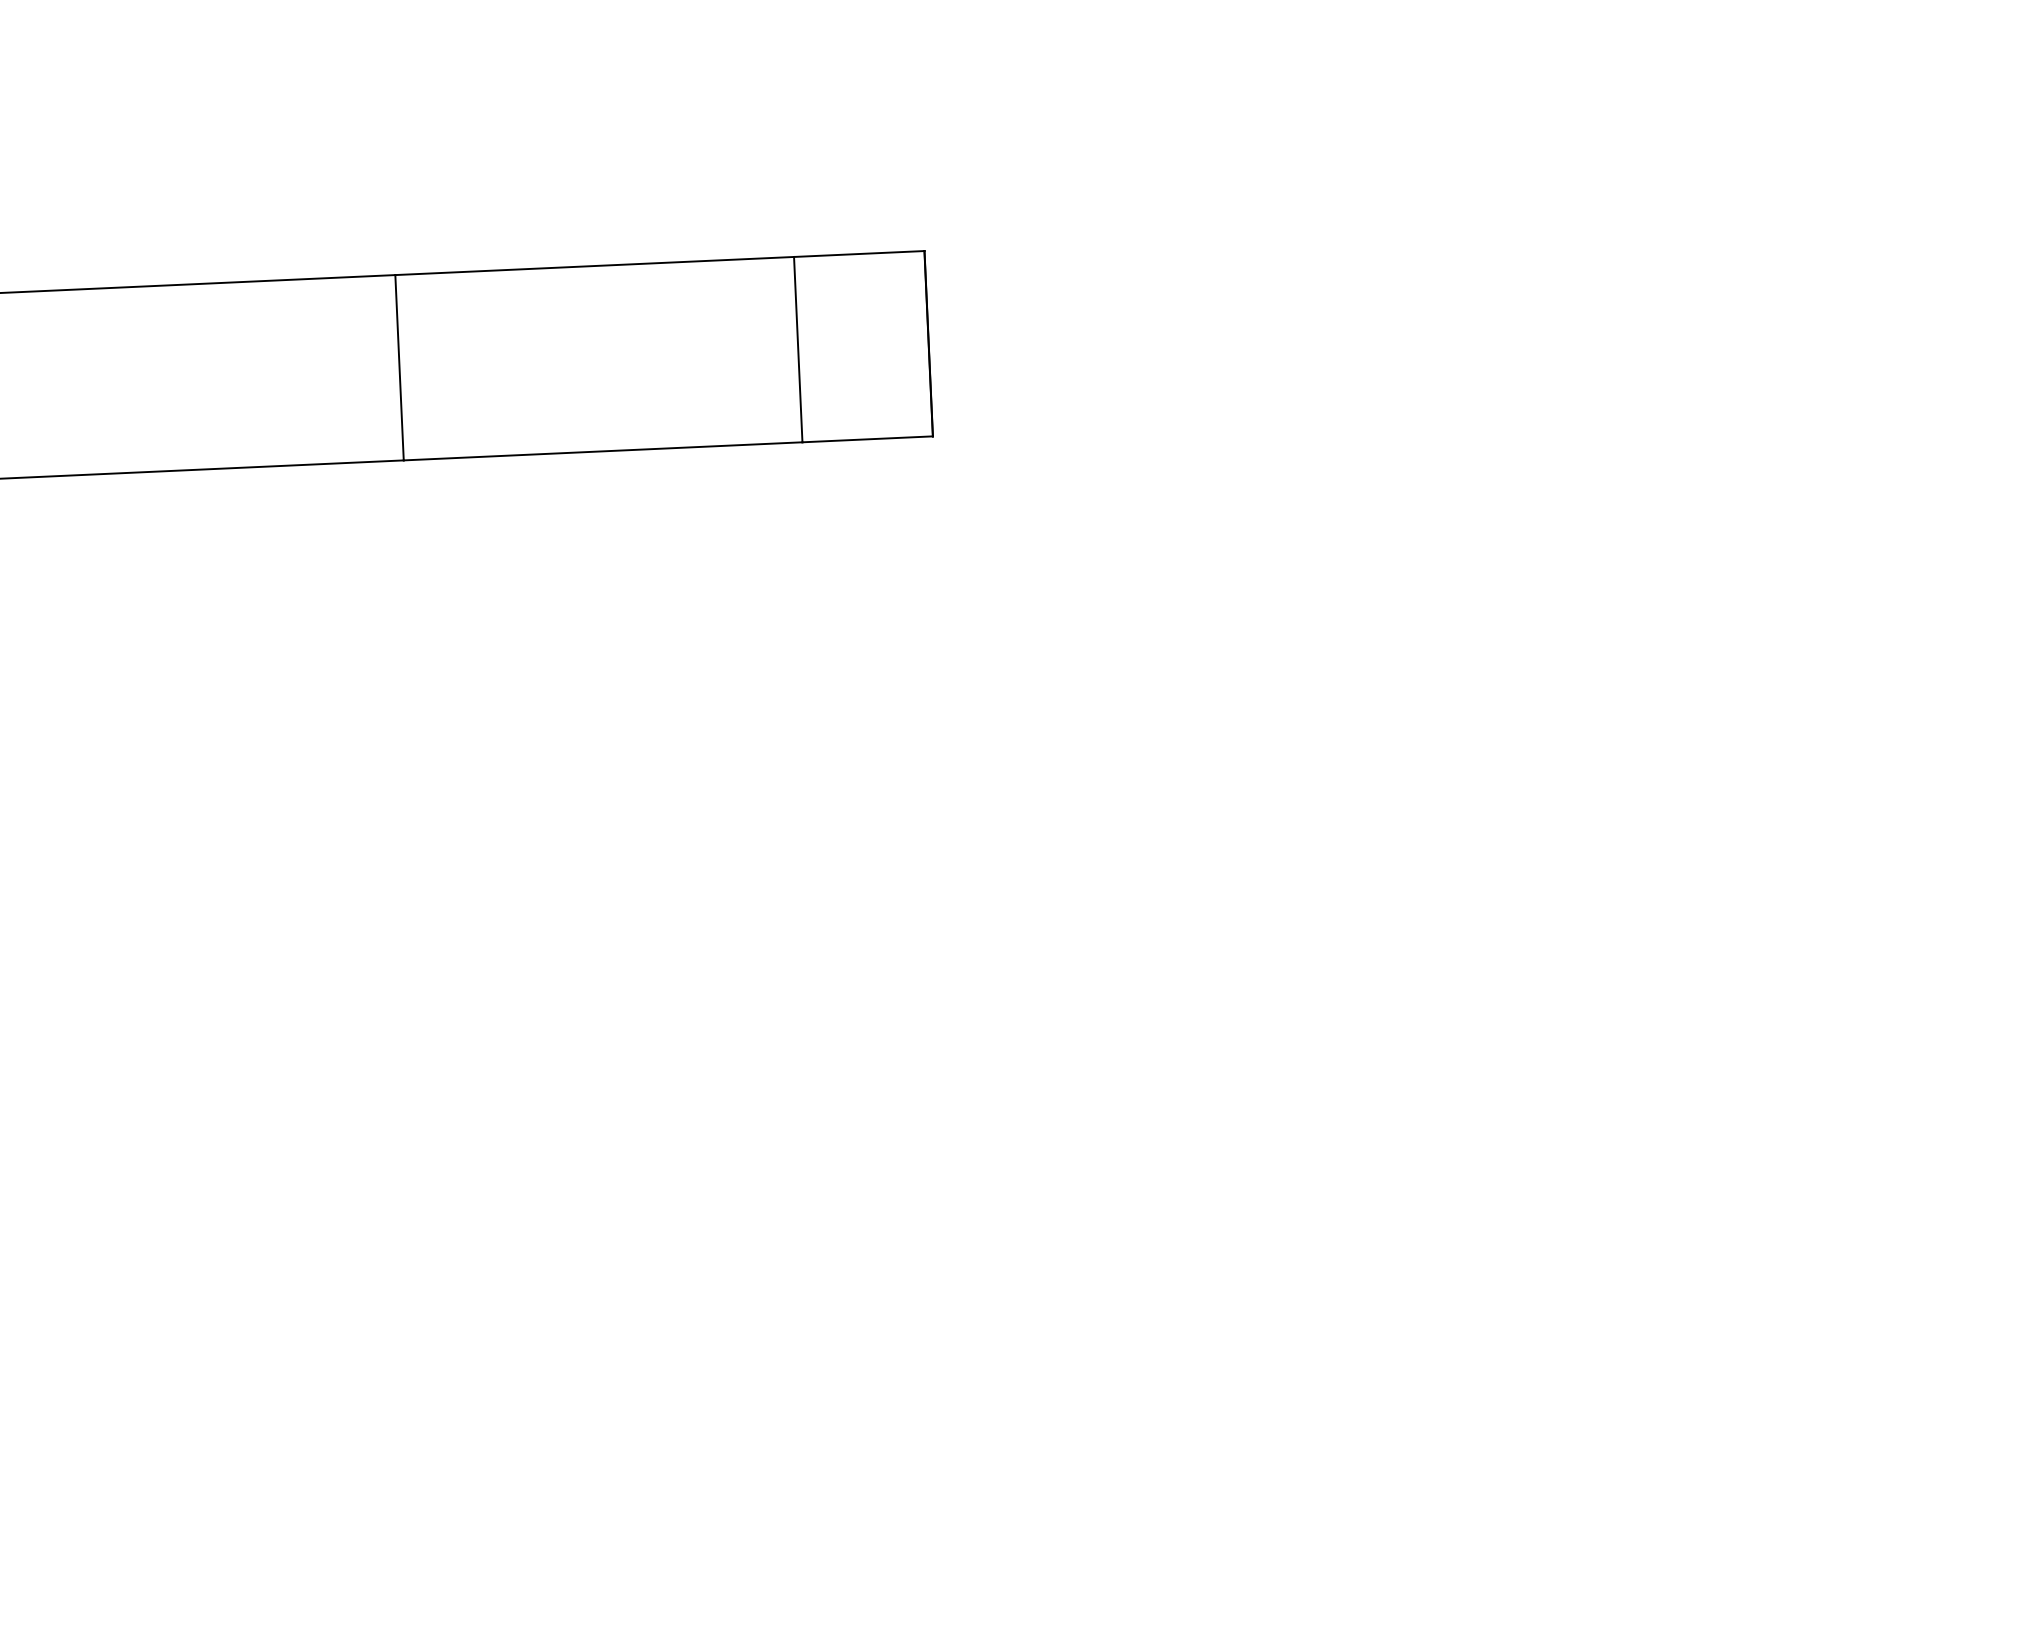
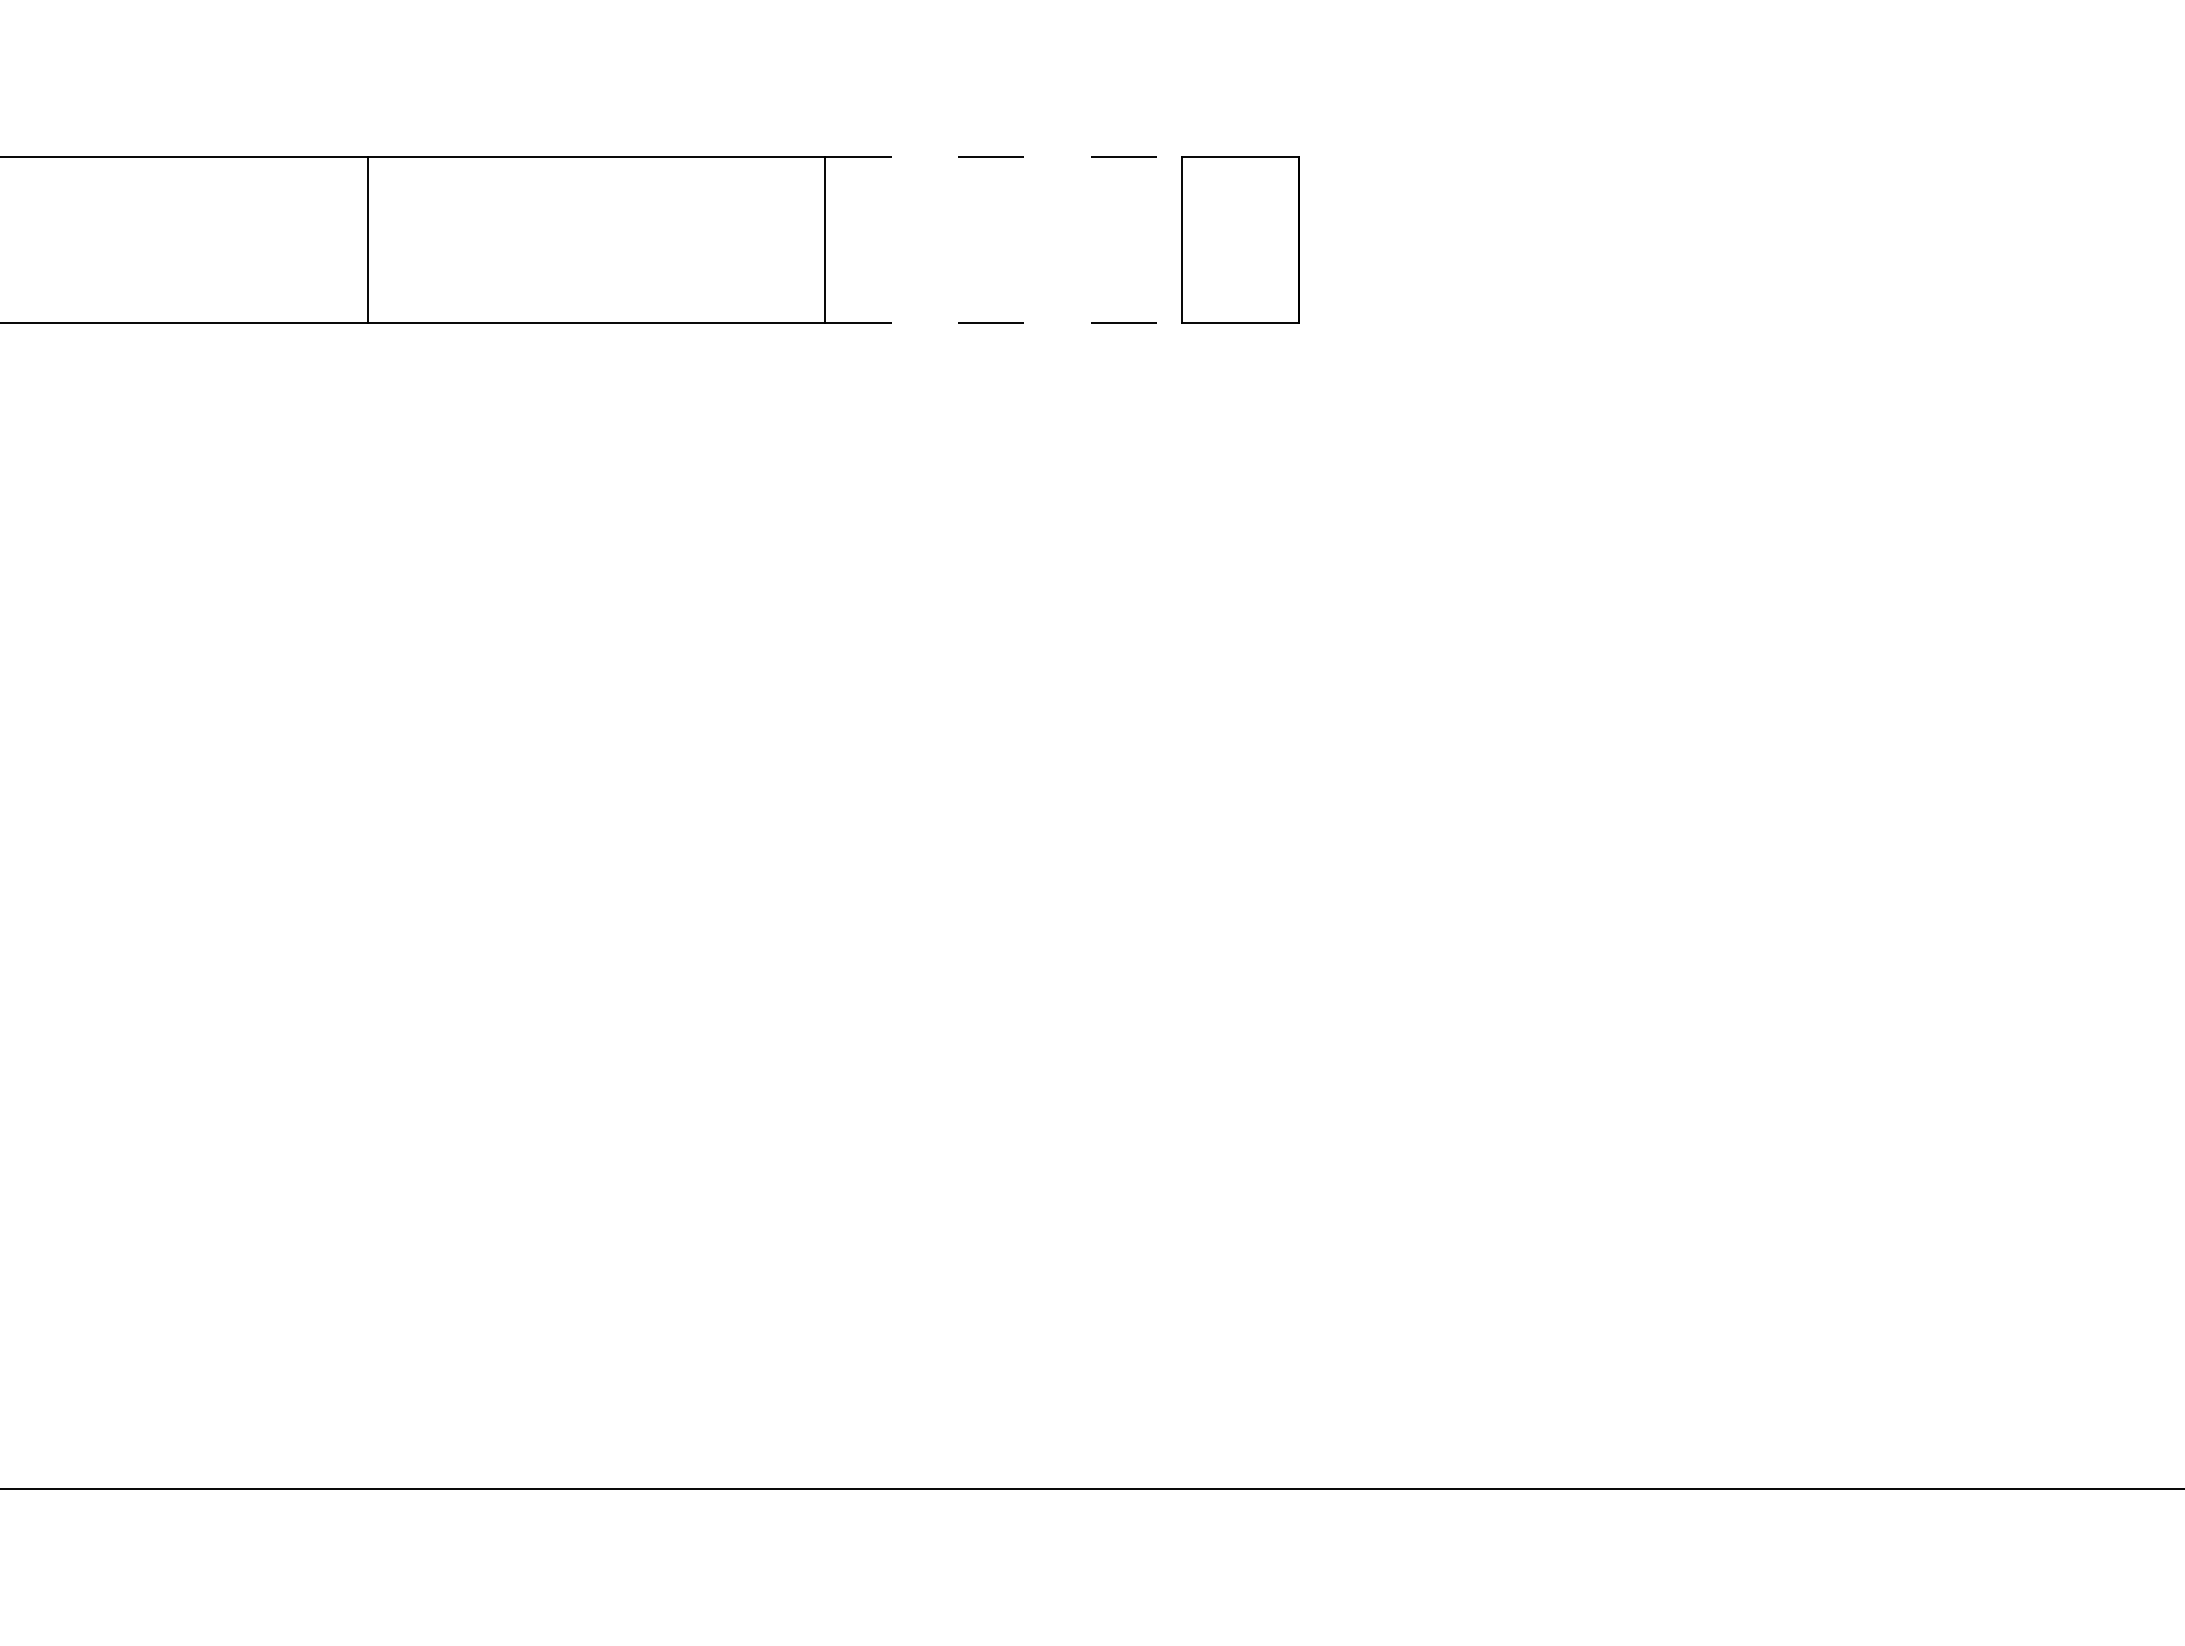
line: (594, 265) -> (1003, 156), solid -> dashed
line: (602, 450) -> (1003, 322), solid -> dashed

